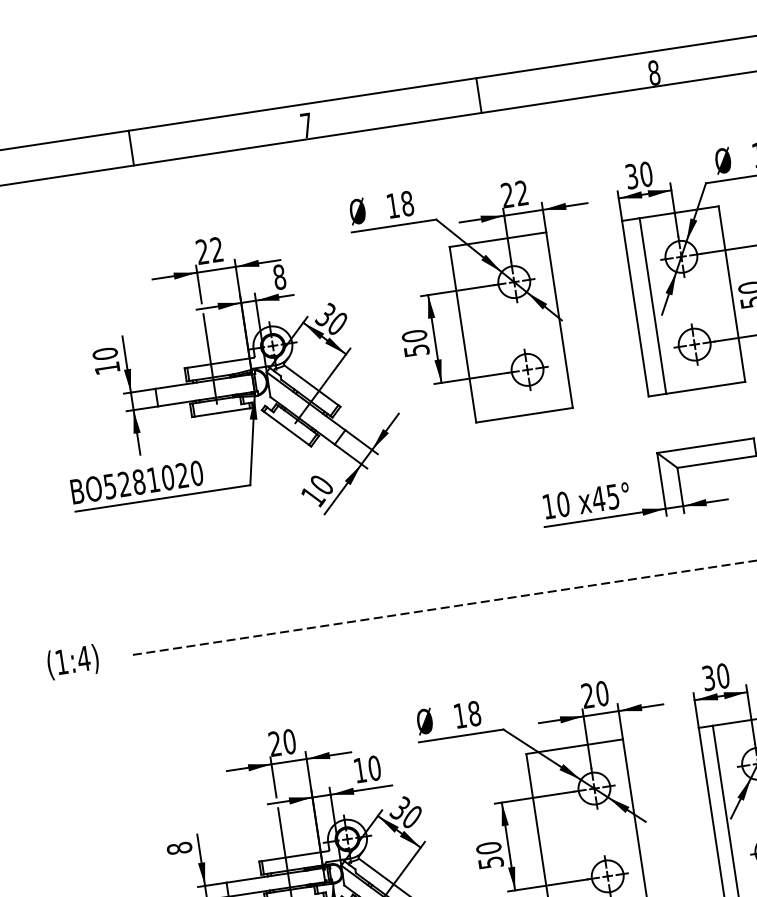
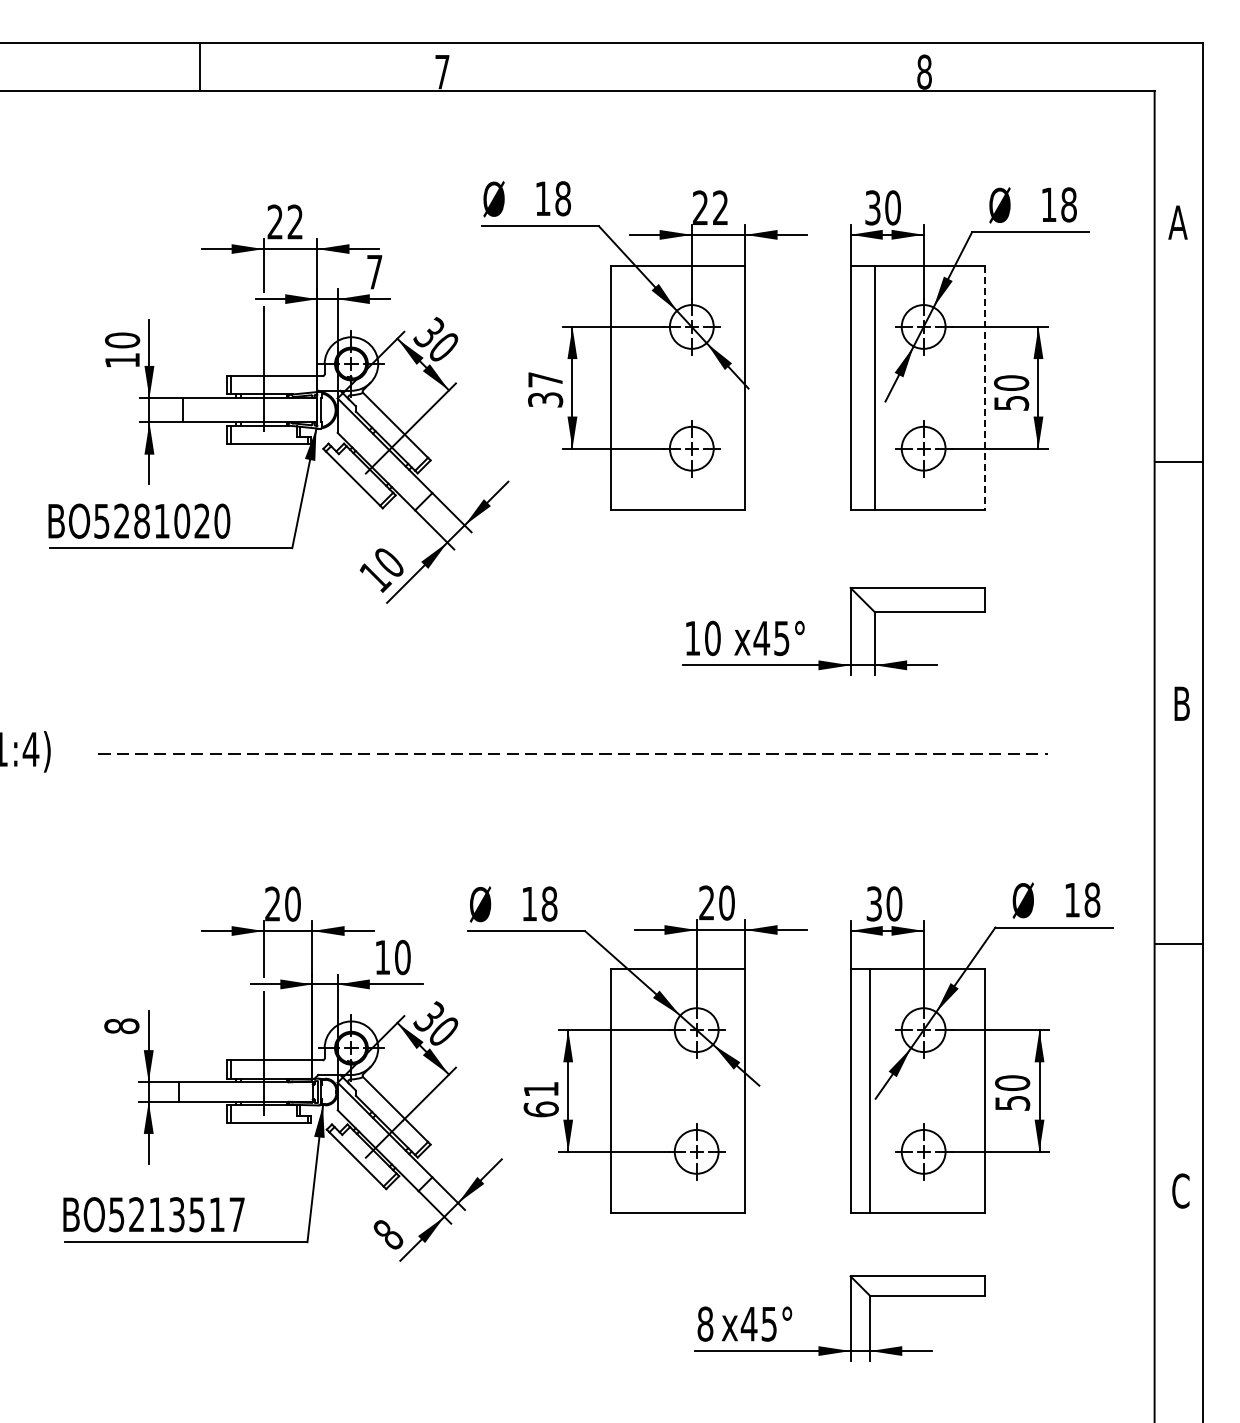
line: (479, 95) -> (682, 66), removed
text: (279, 276) -> (374, 271), 8 -> 7
line: (731, 293) -> (984, 387), solid -> dashed
text: (415, 342) -> (545, 388), 50 -> 37
text: (489, 855) -> (540, 1099), 50 -> 61

